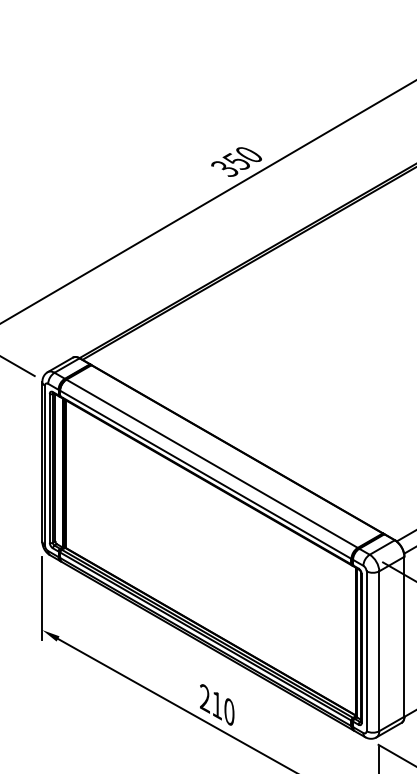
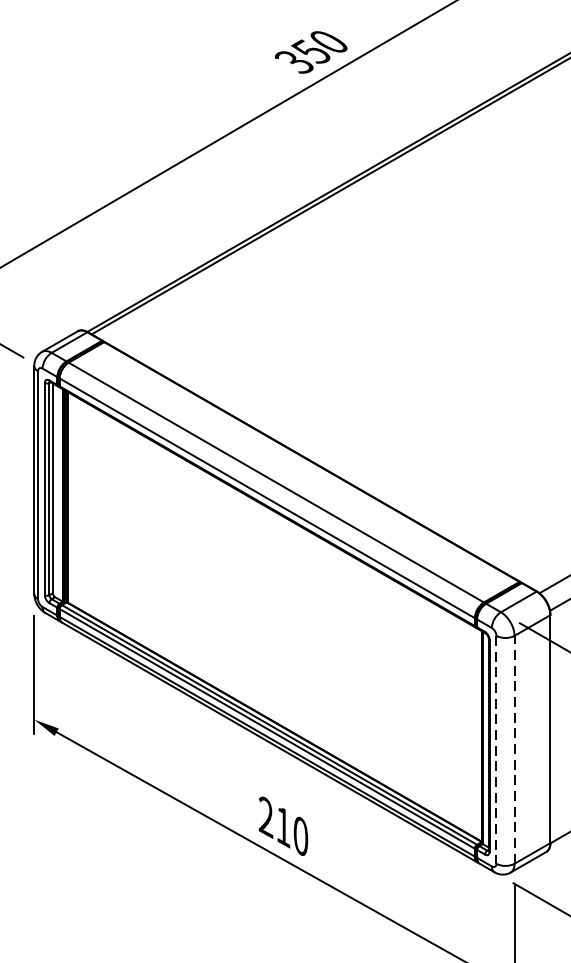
line: (366, 651) -> (496, 750), solid -> dashed
line: (379, 651) -> (514, 750), solid -> dashed

